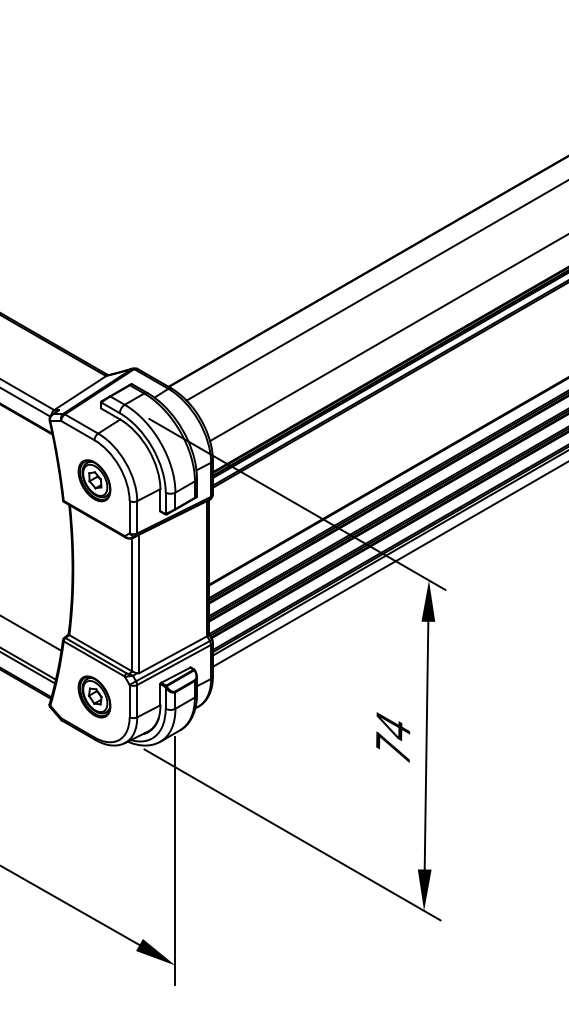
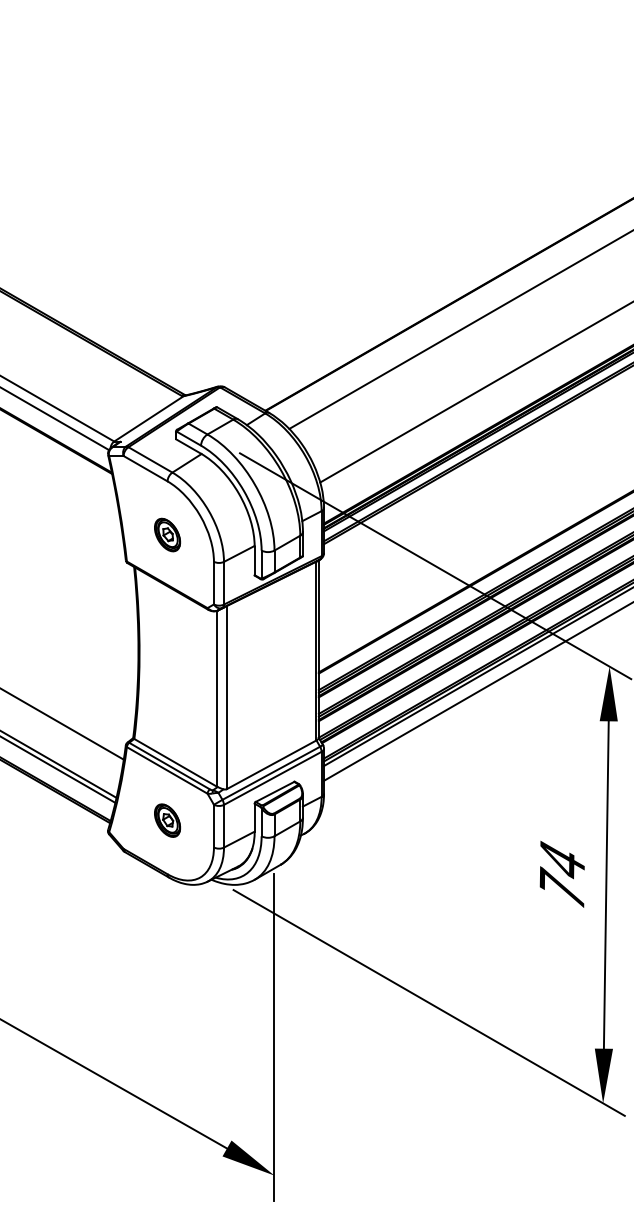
part: (94, 480) -> (167, 534), size x0.6
part: (94, 696) -> (167, 820), size x0.6

